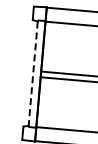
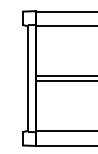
line: (33, 74) -> (28, 79), dashed -> solid

